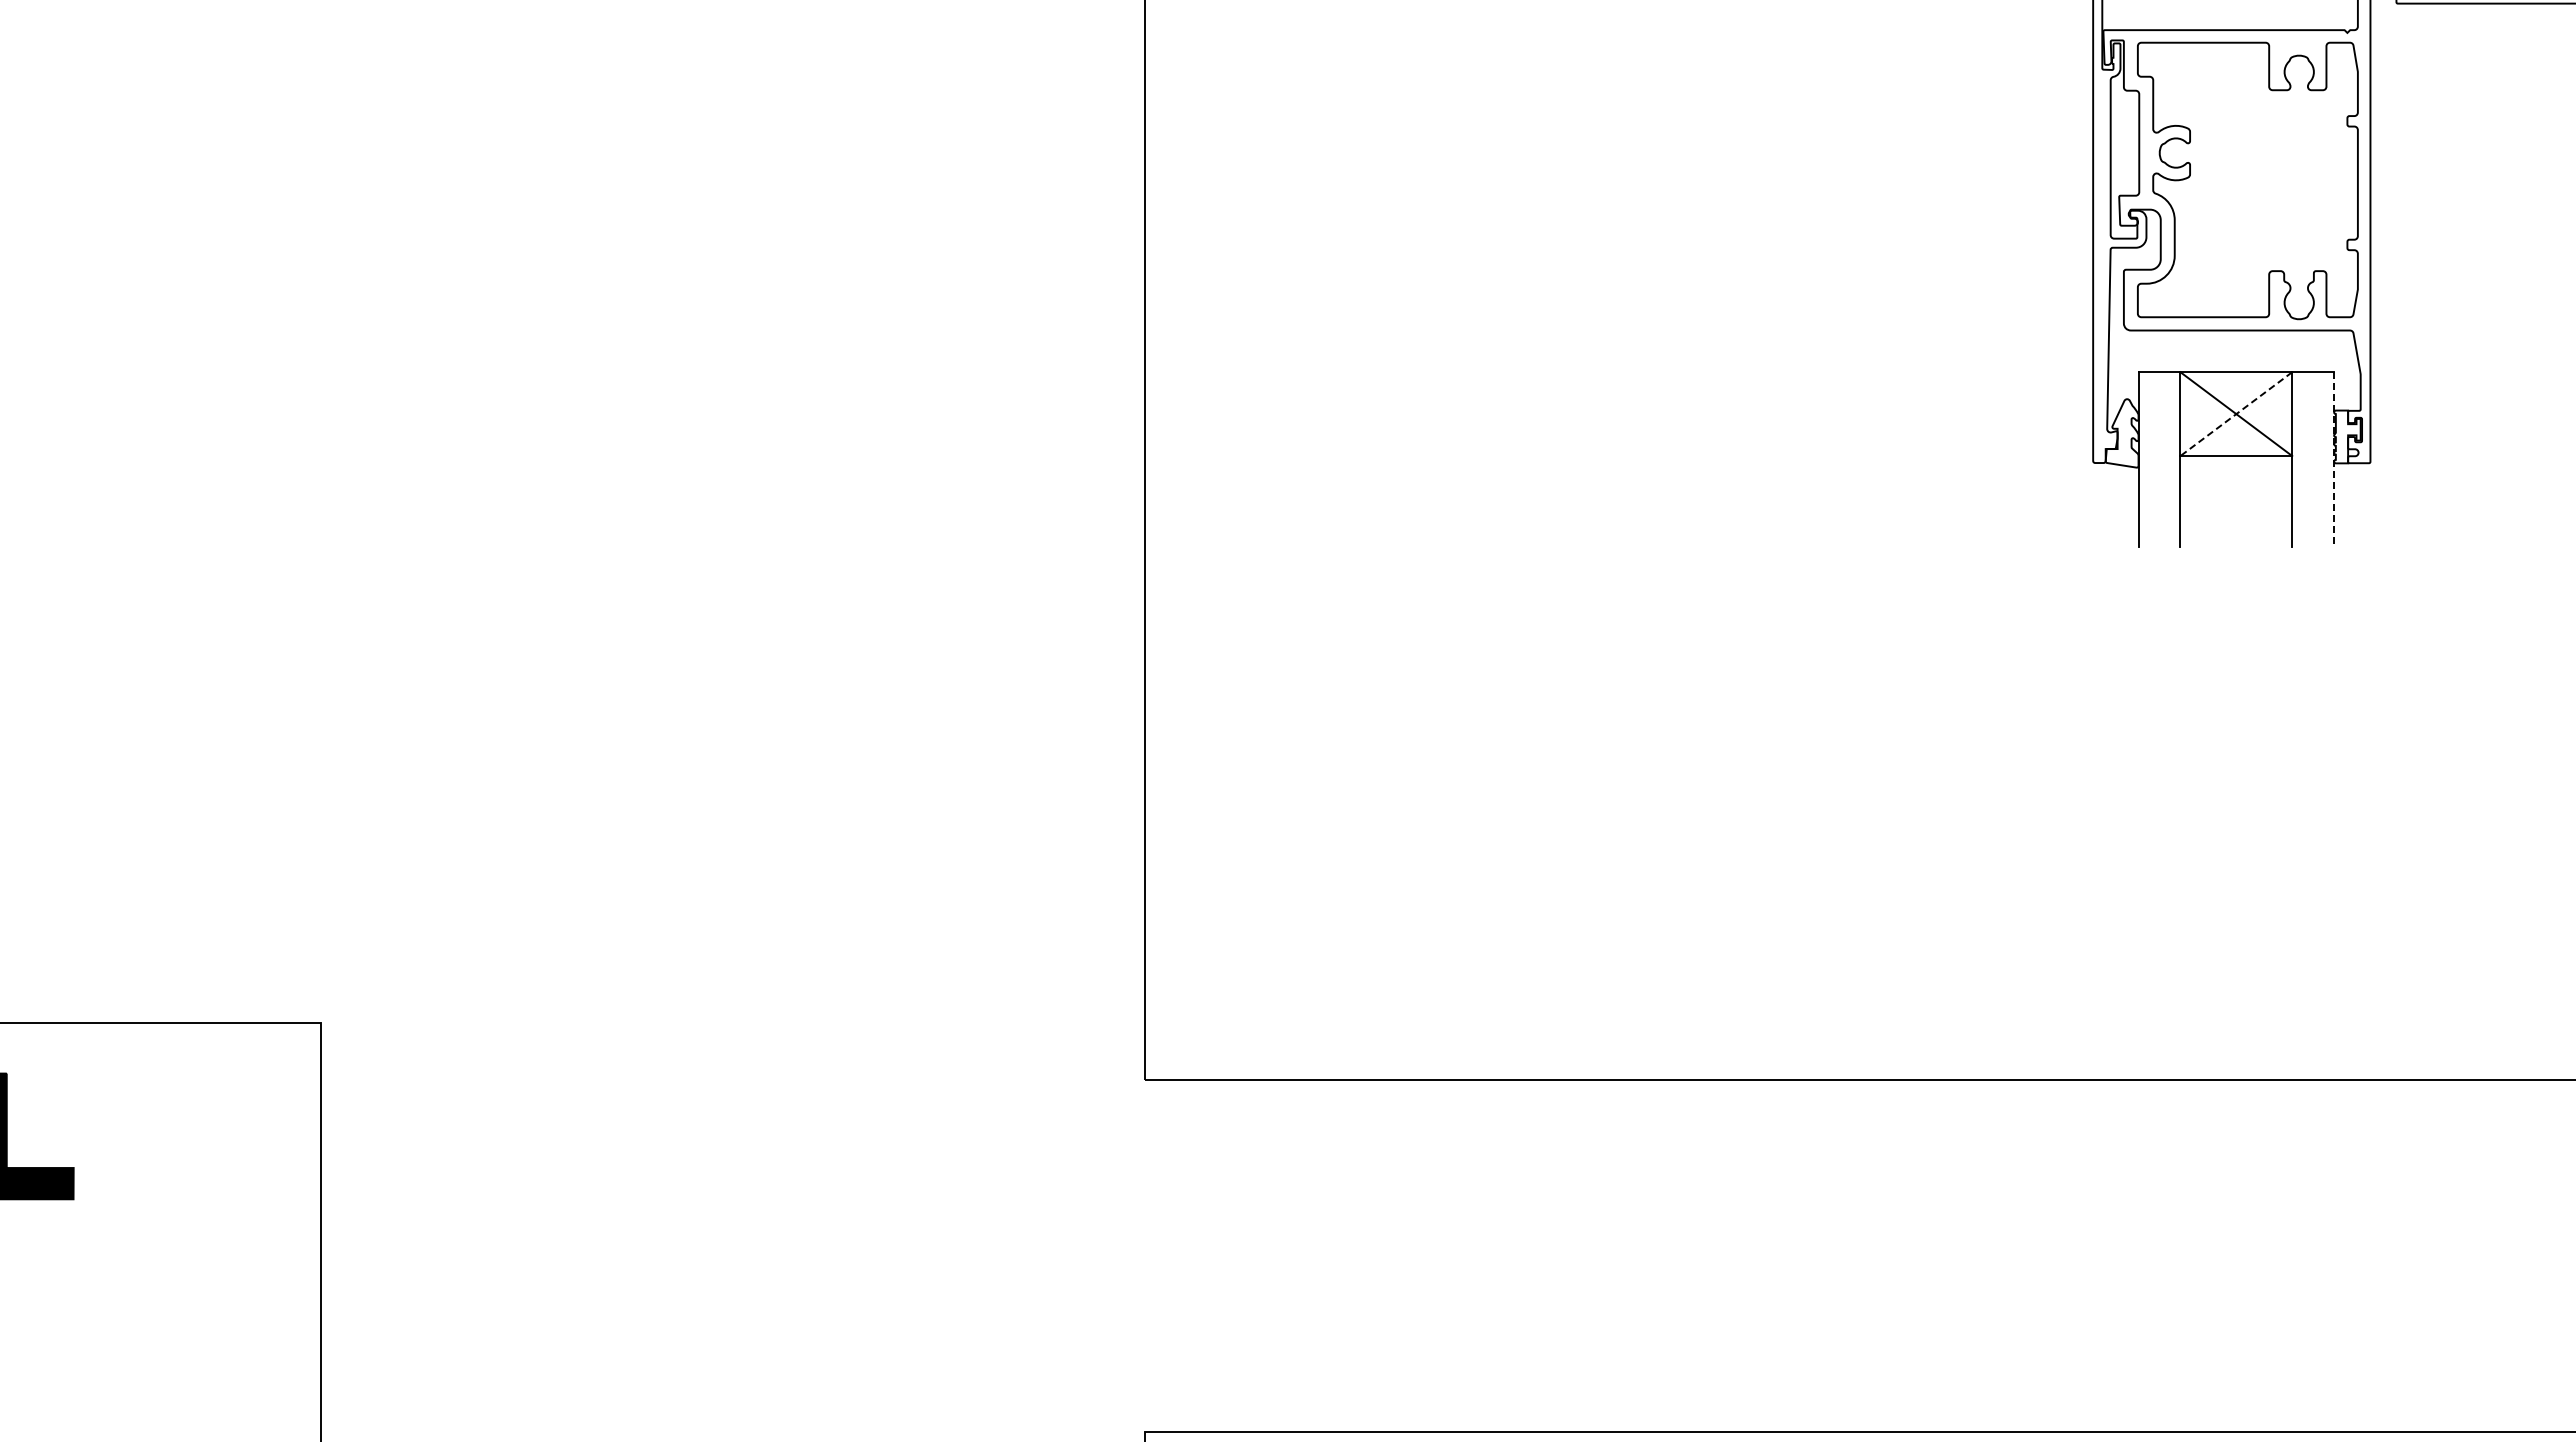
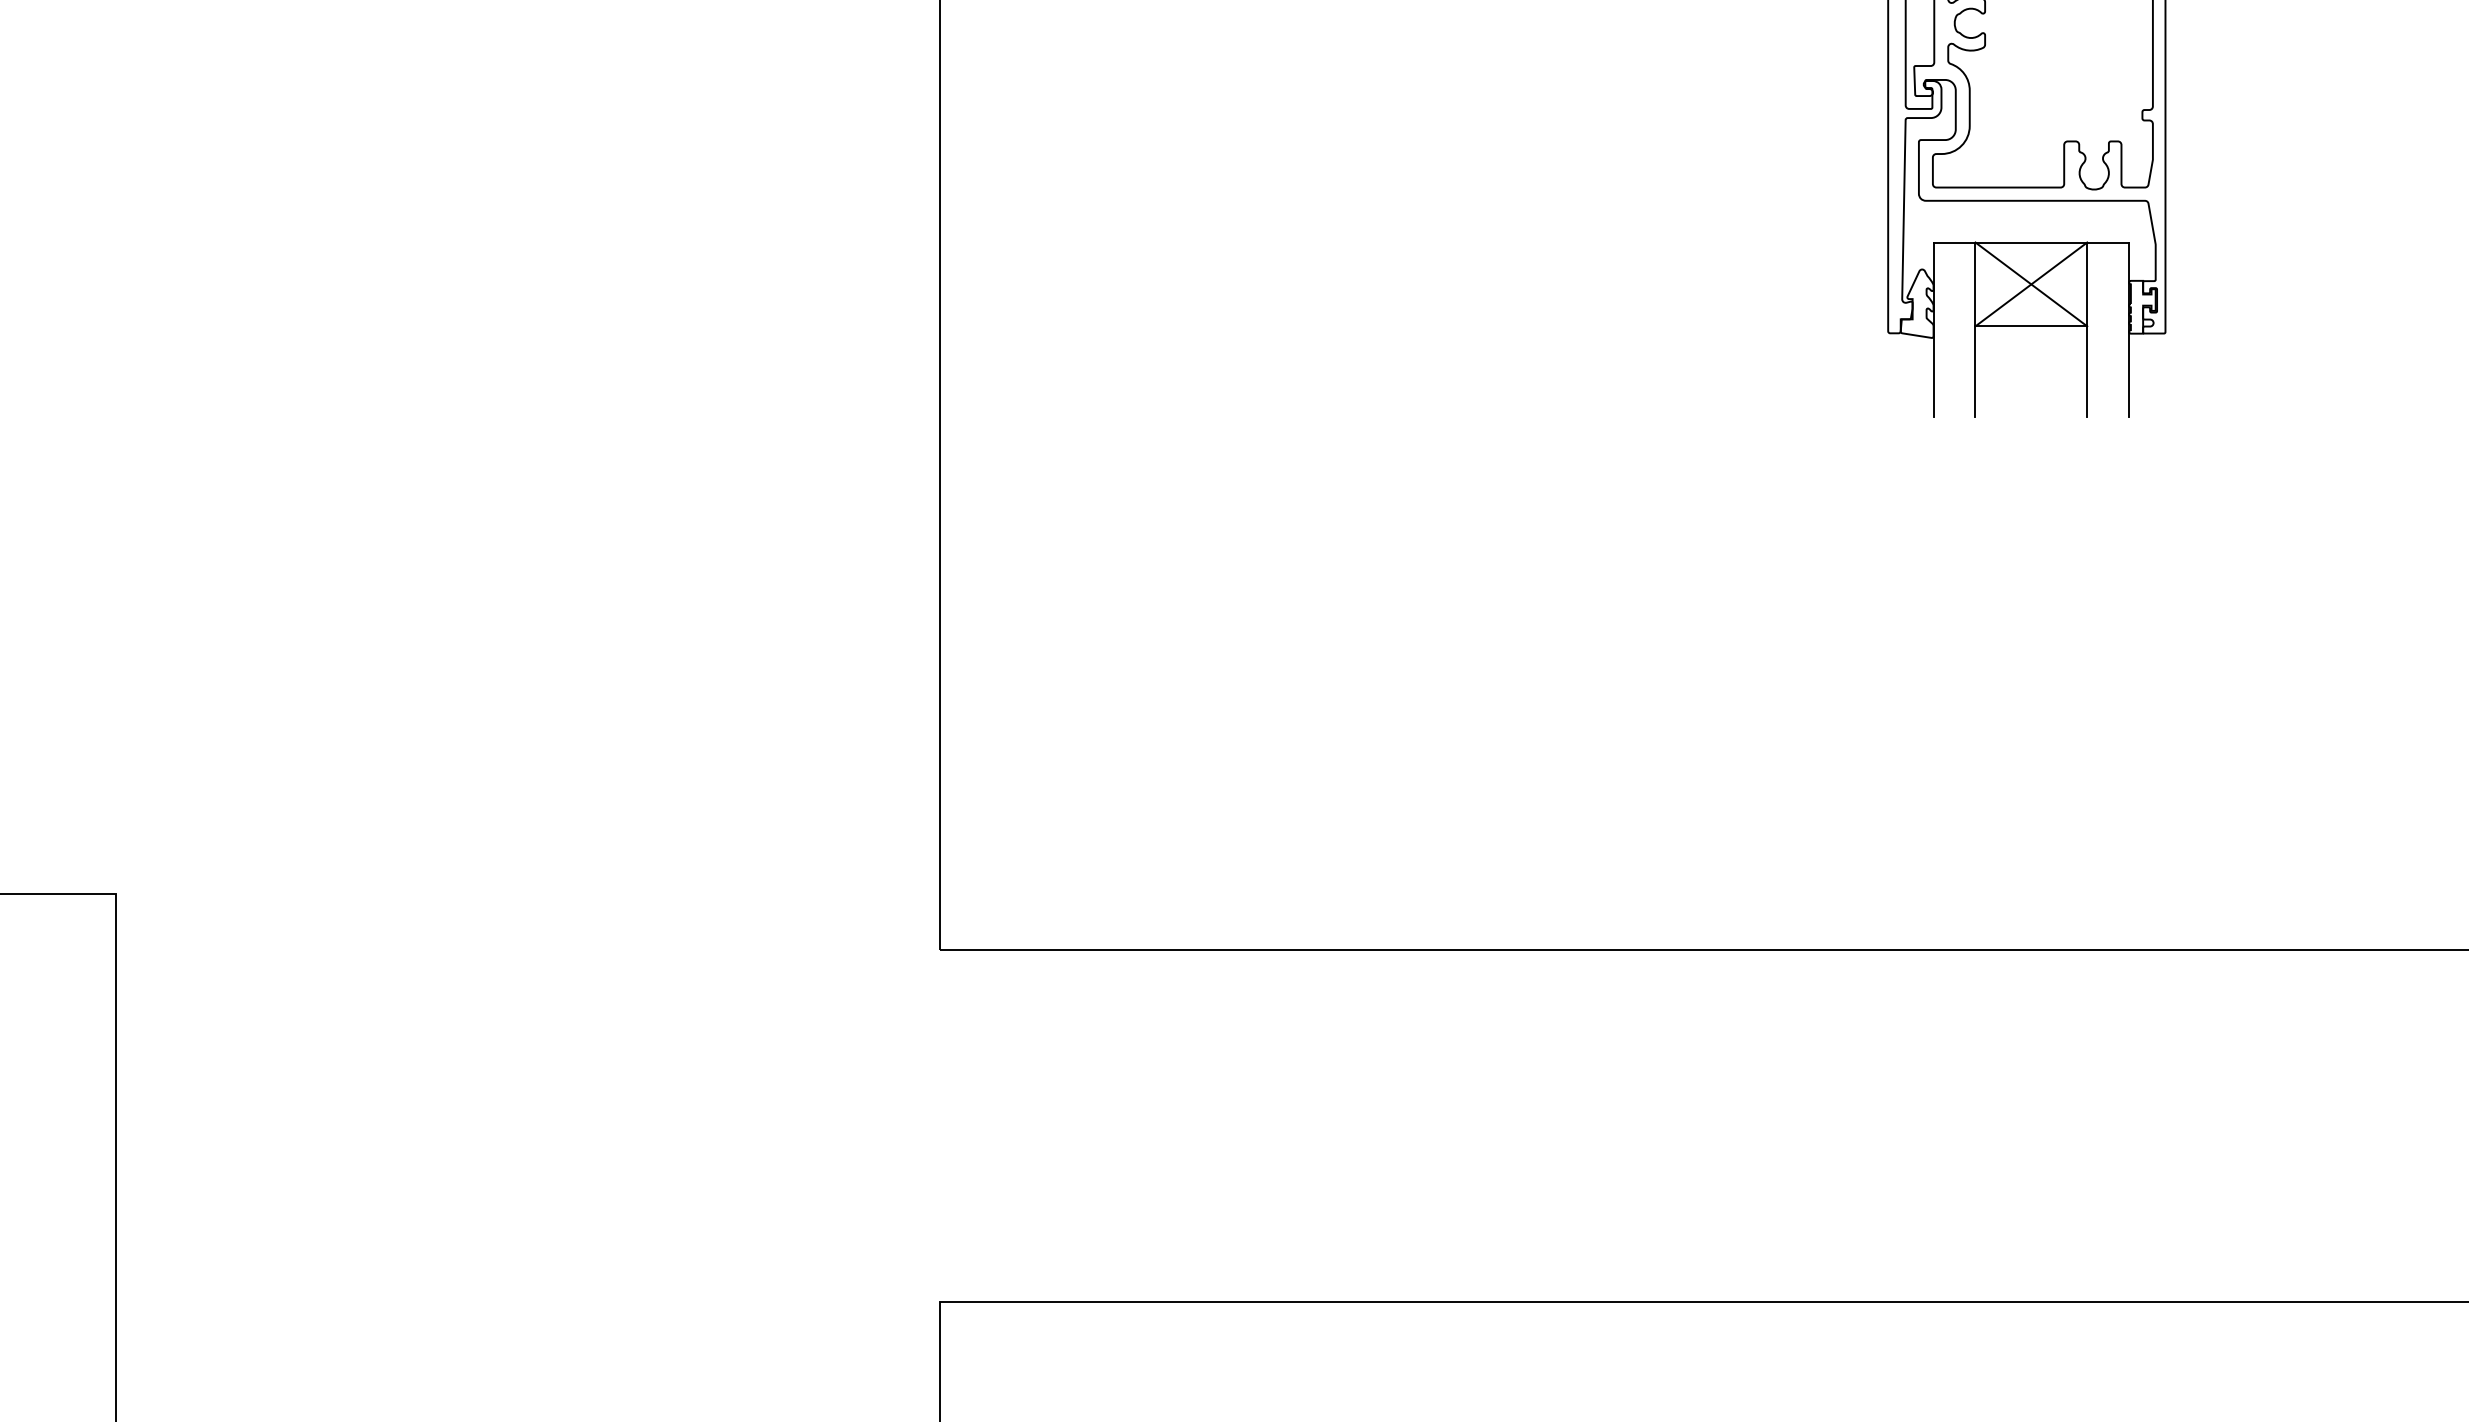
line: (2236, 414) -> (2031, 284), dashed -> solid
line: (2334, 460) -> (2129, 330), dashed -> solid

